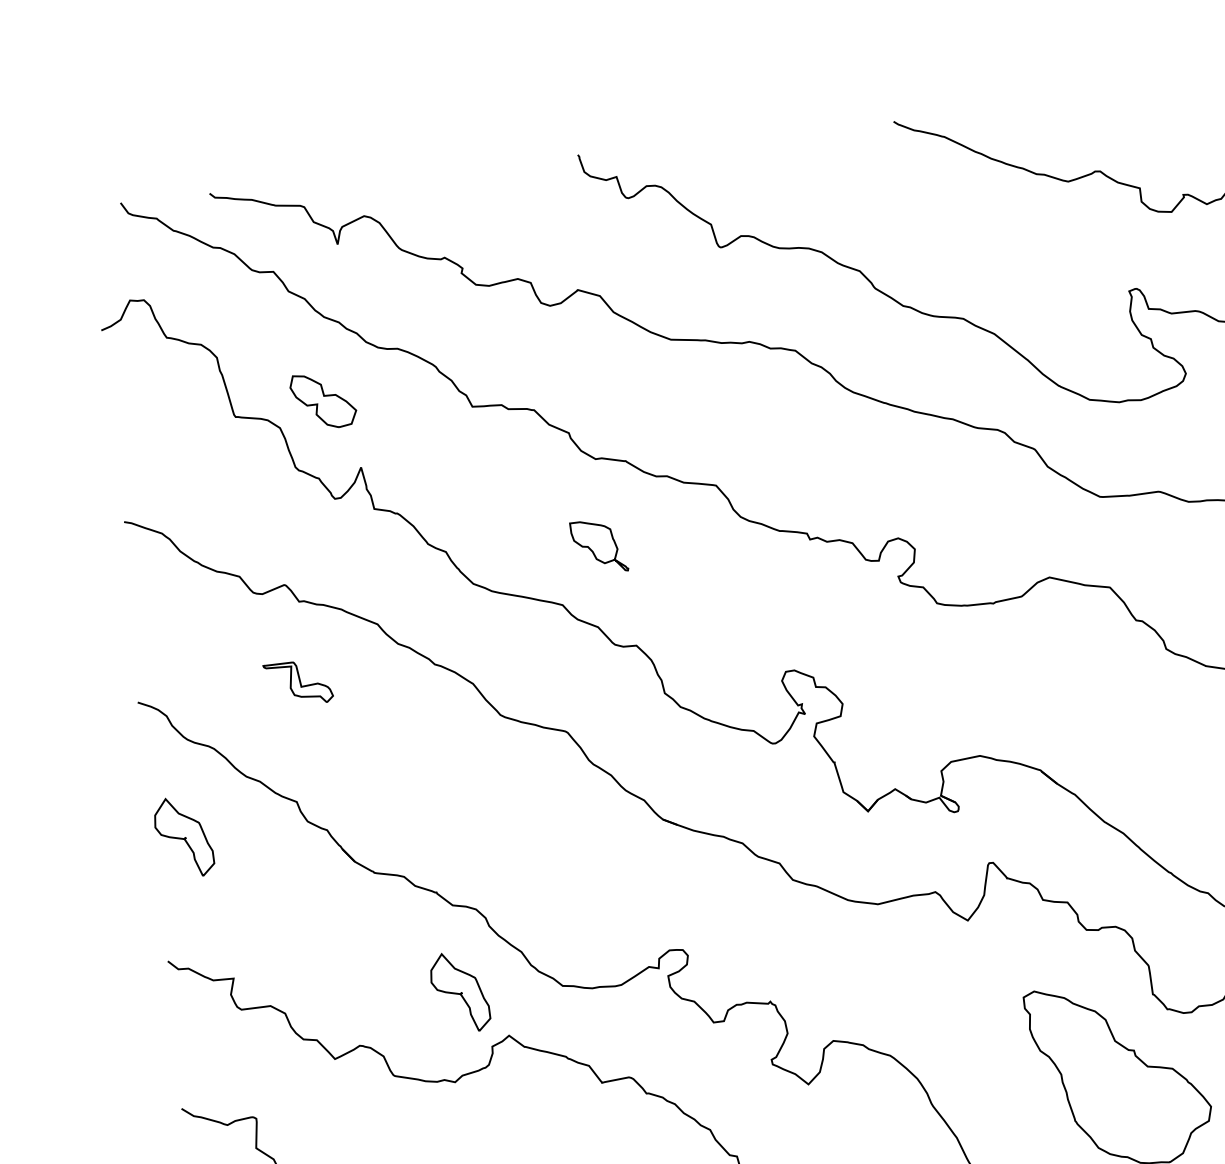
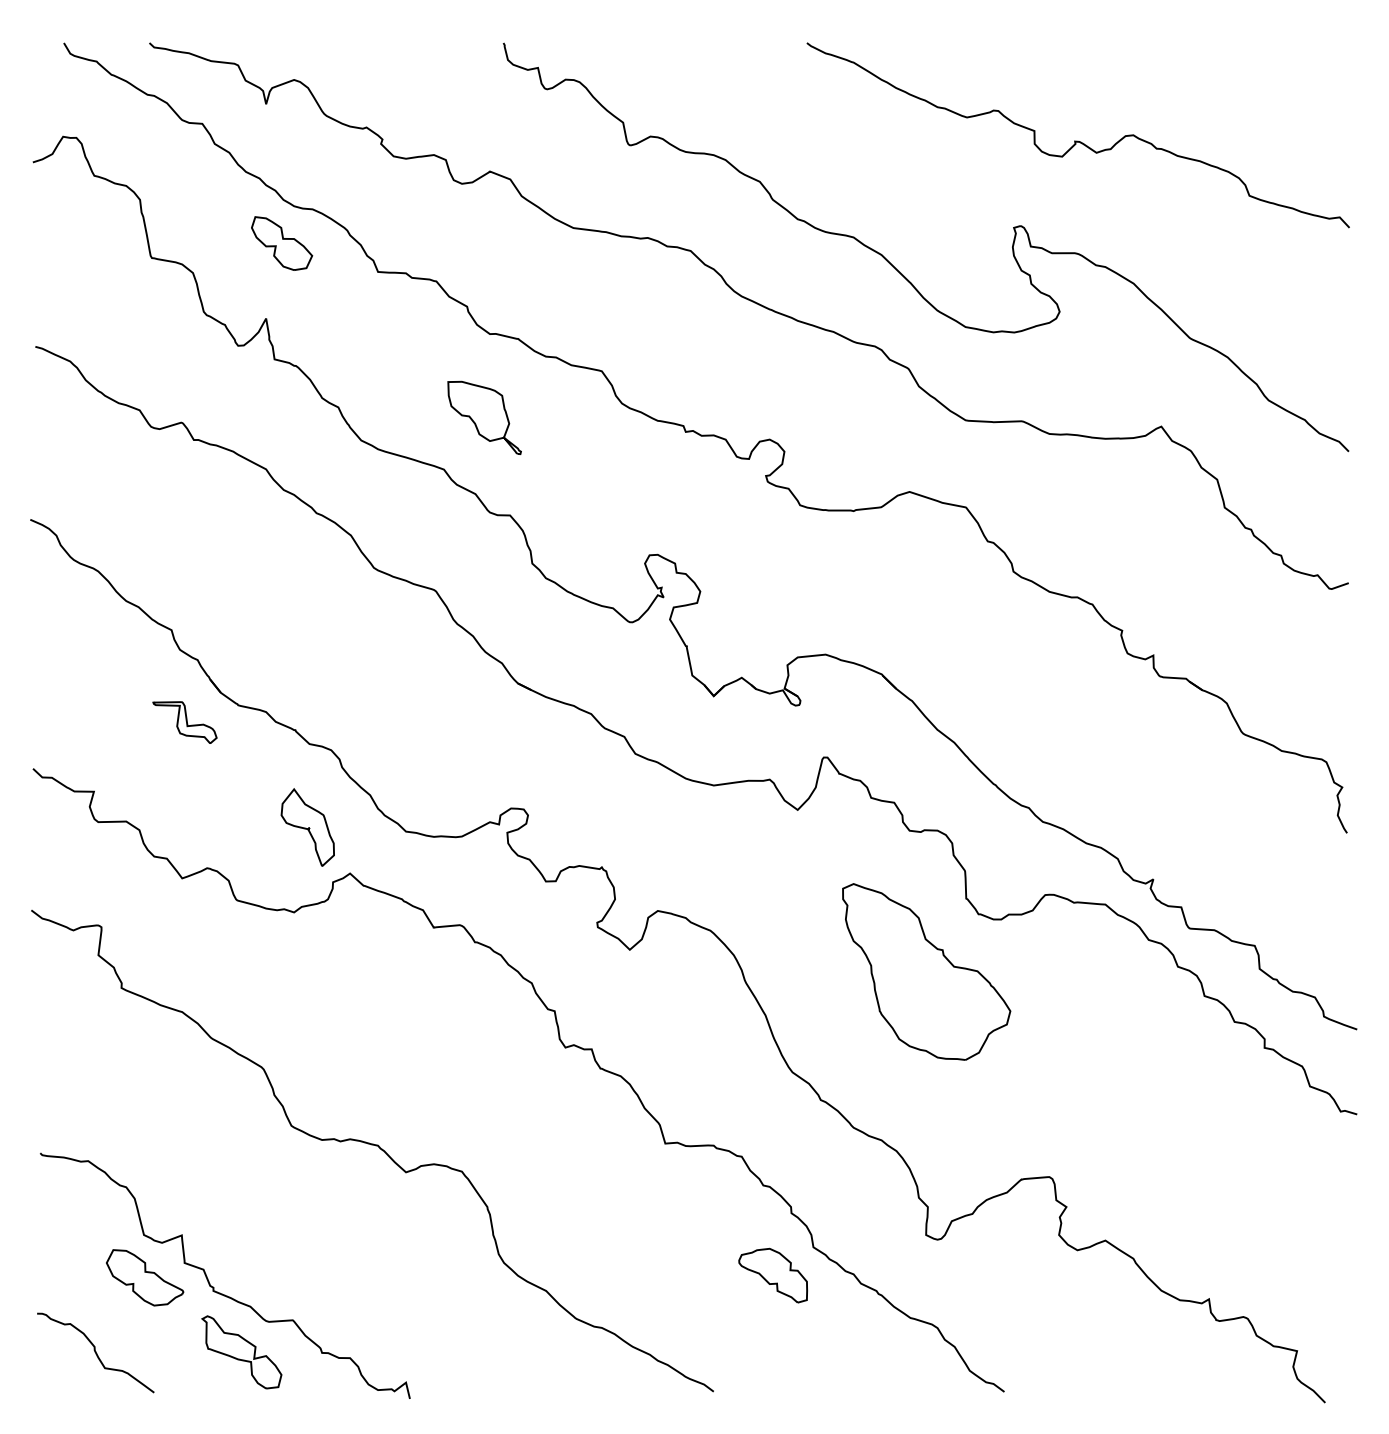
part: (323, 400) -> (282, 243), moved
part: (599, 546) -> (484, 417), size x1.43
part: (297, 683) -> (184, 722), moved
part: (183, 837) -> (60, 652), removed

